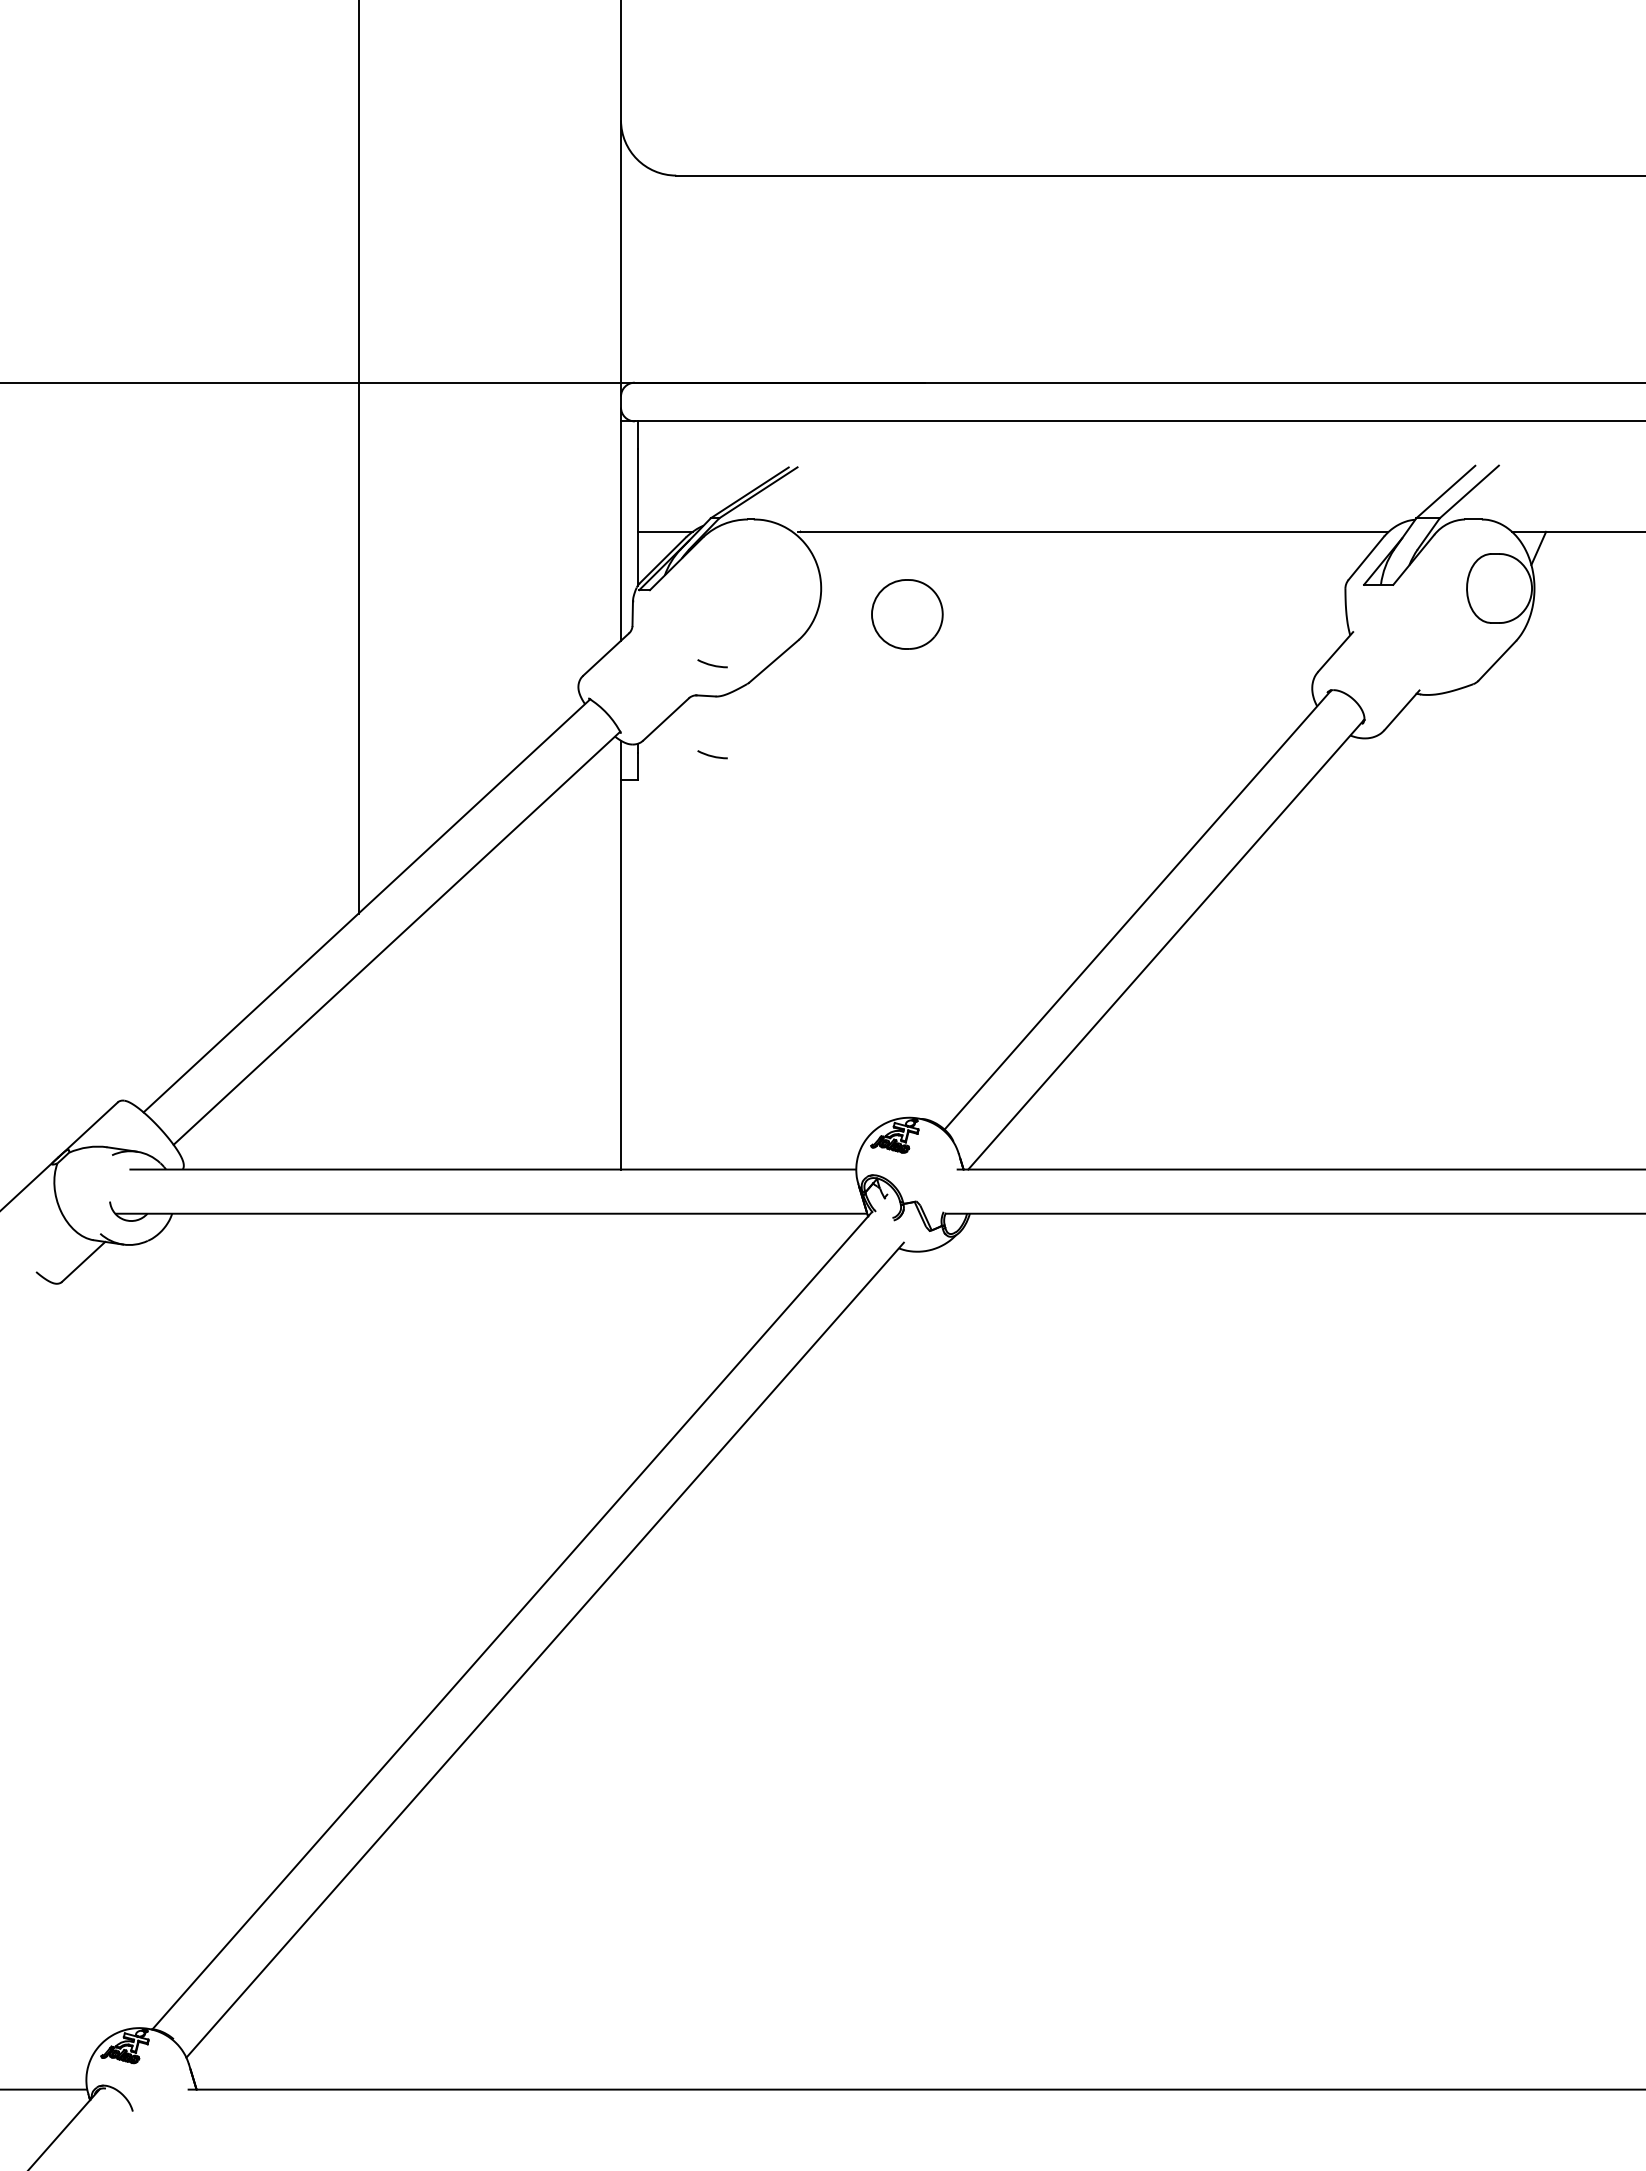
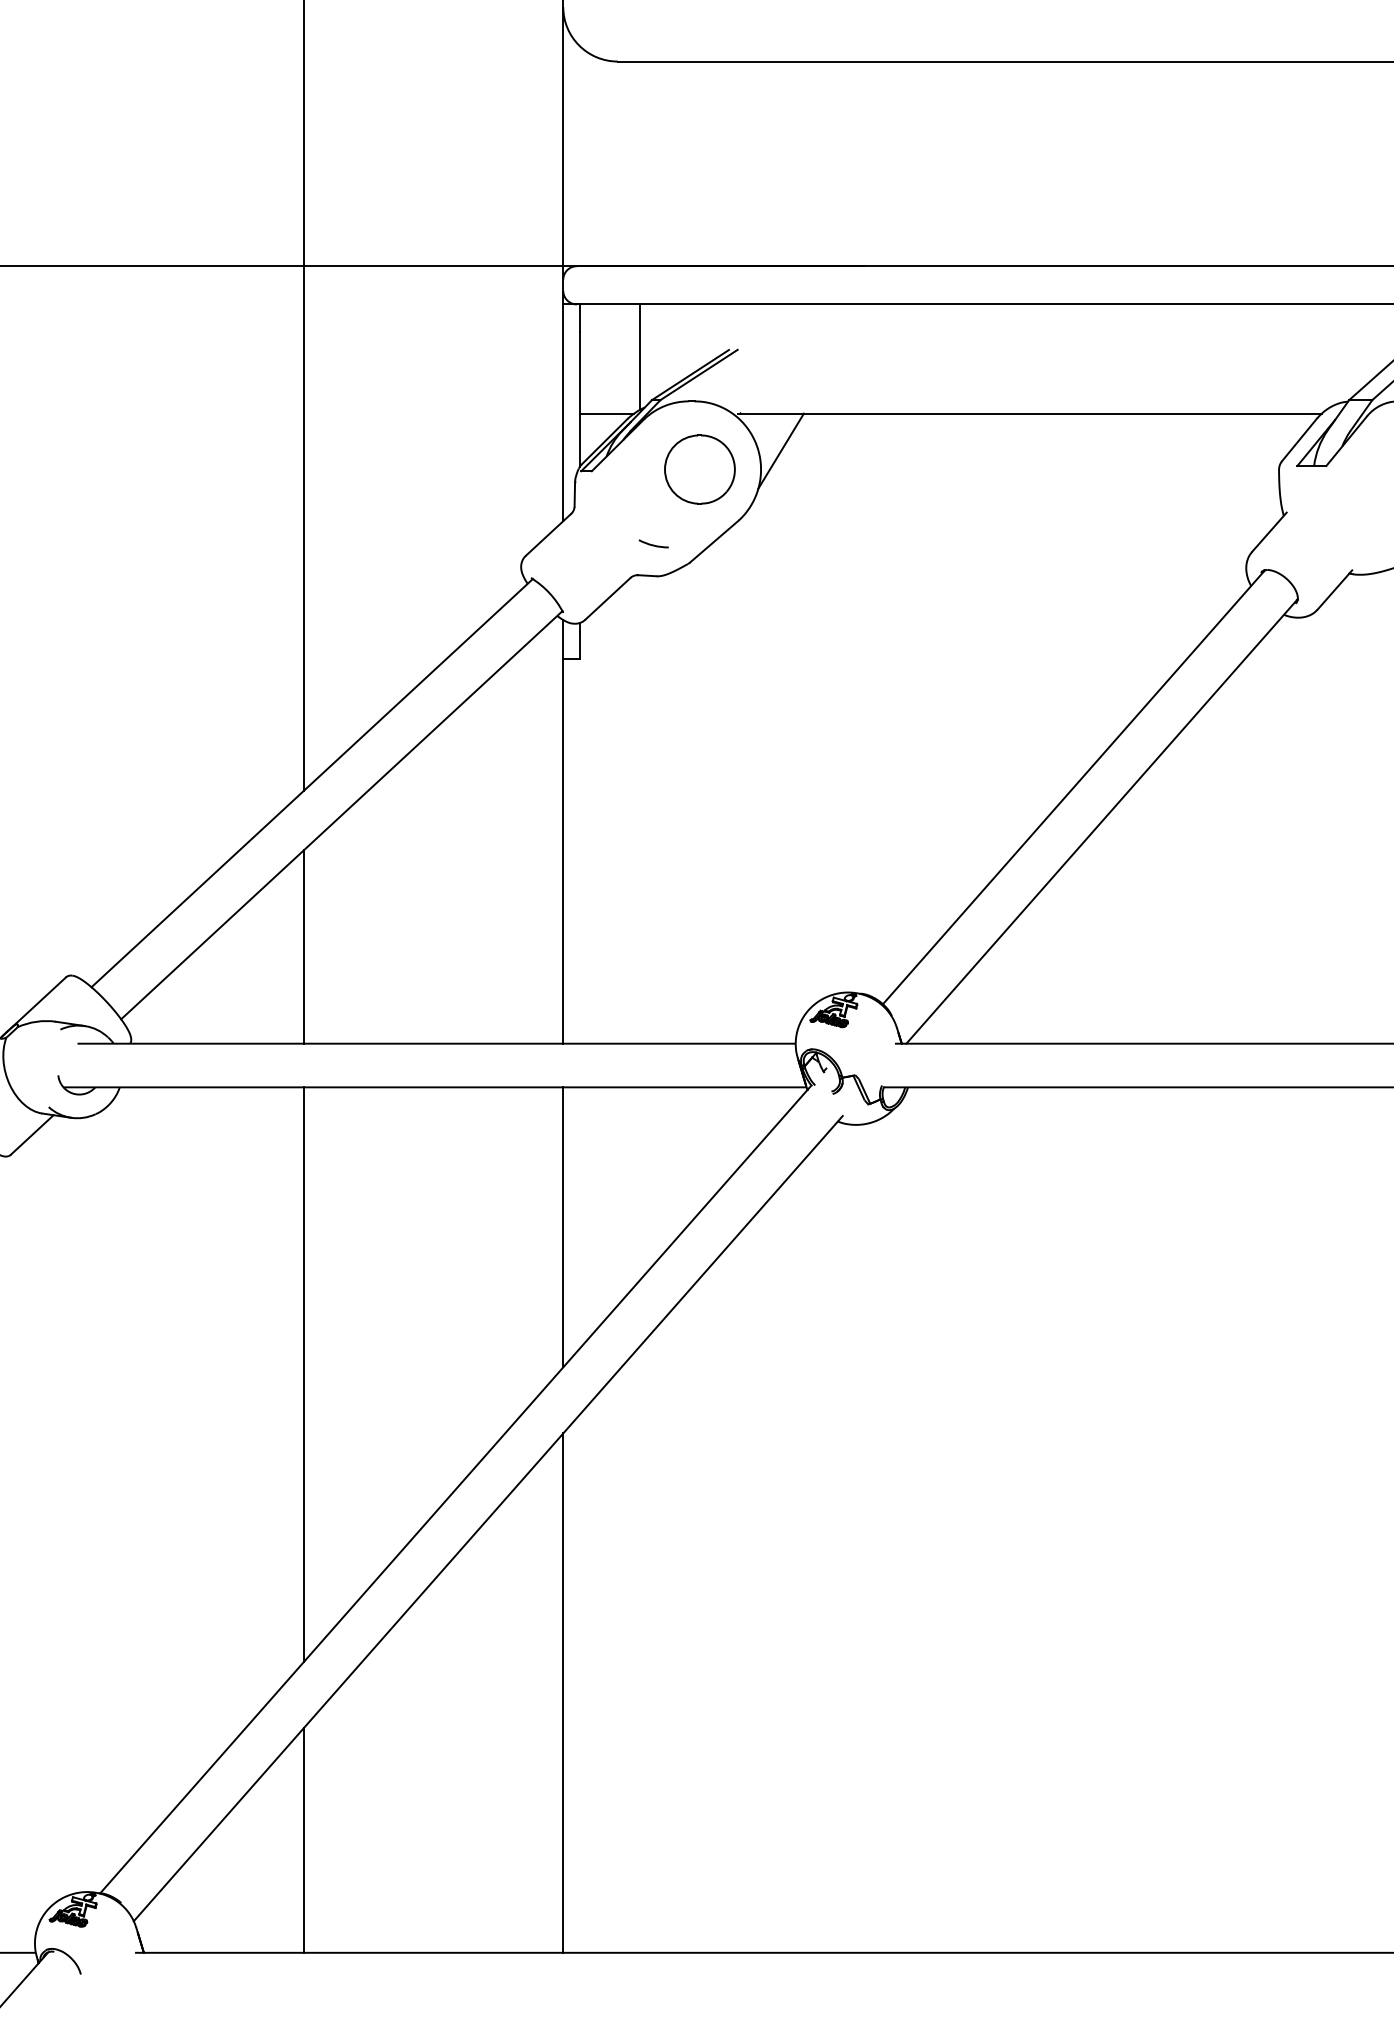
line: (698, 474) -> (639, 356), added
line: (841, 569) -> (781, 450), added
part: (907, 614) -> (700, 469), moved
arc: (712, 755) -> (653, 634), removed
line: (358, 1071) -> (303, 946), added
line: (621, 1355) -> (563, 1227), added
line: (358, 1504) -> (303, 1374), added
line: (621, 1826) -> (563, 1692), added
line: (358, 1975) -> (303, 1840), added

